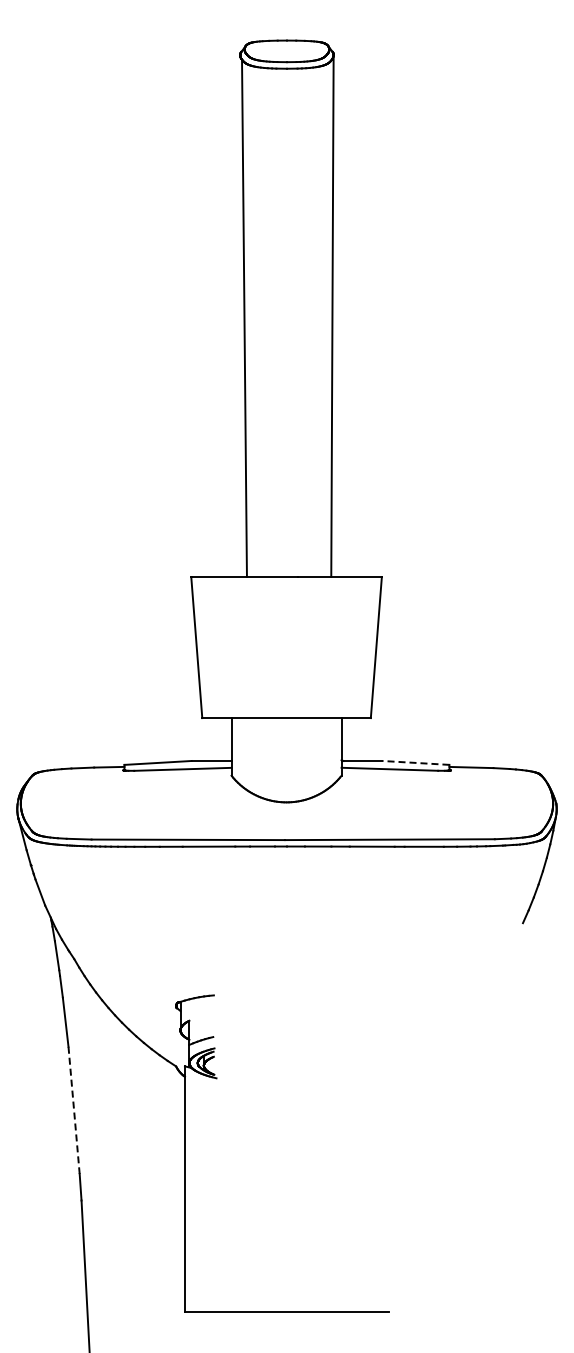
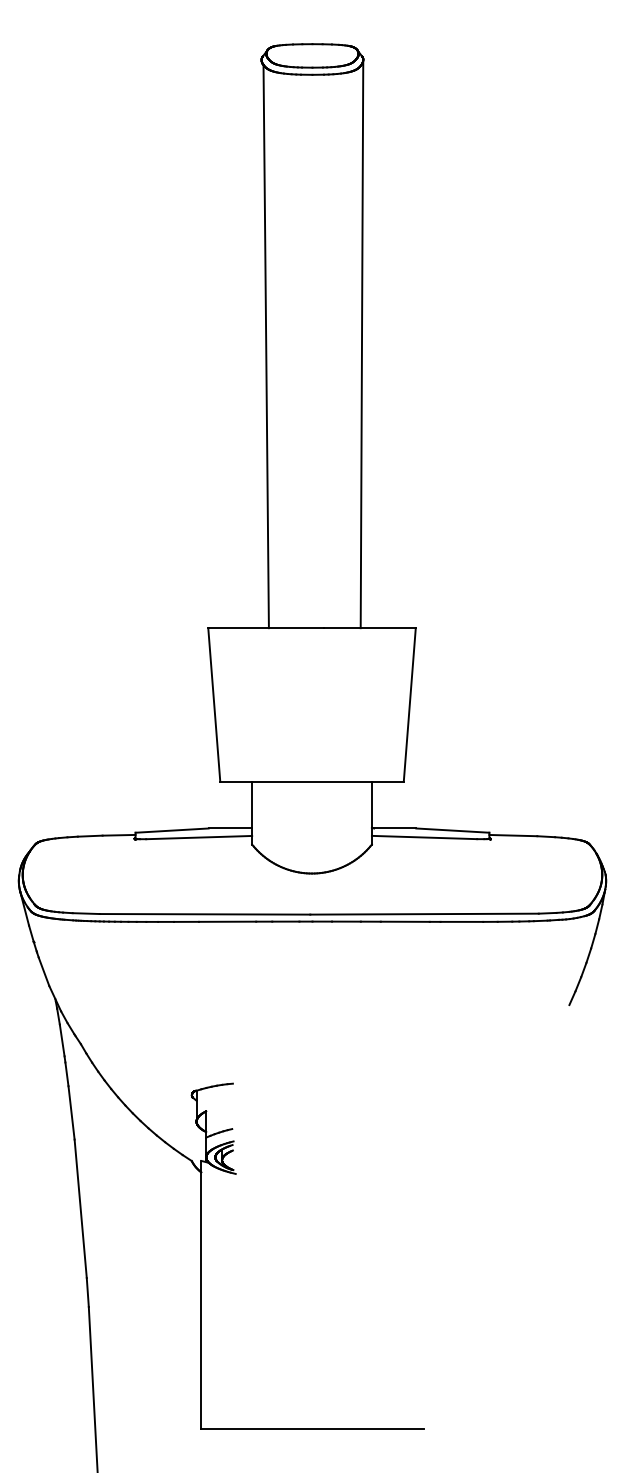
line: (415, 762) -> (452, 830), dashed -> solid
line: (74, 1110) -> (81, 1208), dashed -> solid

